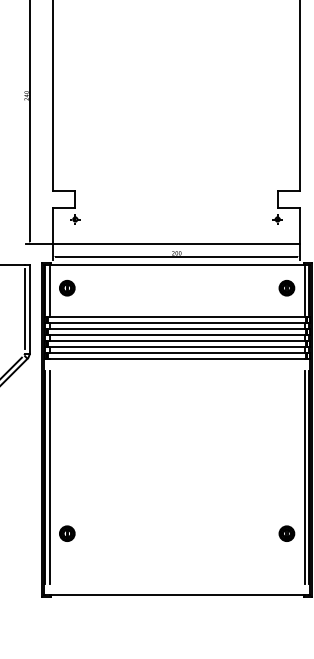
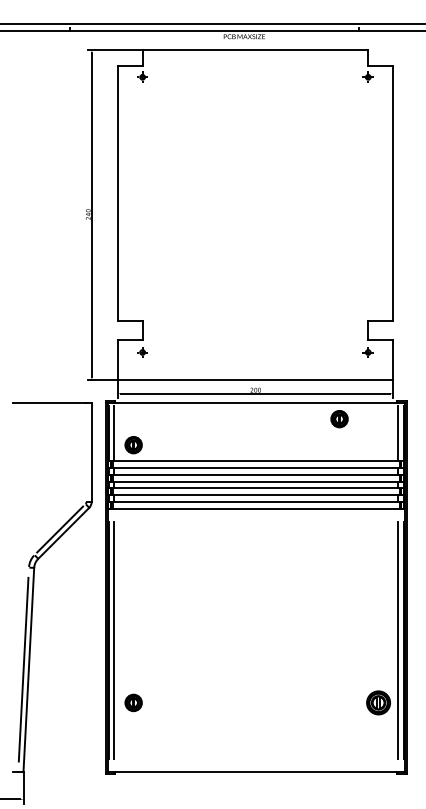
part: (67, 288) -> (133, 445), moved
part: (286, 288) -> (339, 419), moved
line: (25, 309) -> (86, 452), removed
part: (286, 533) -> (378, 702), size x1.4

